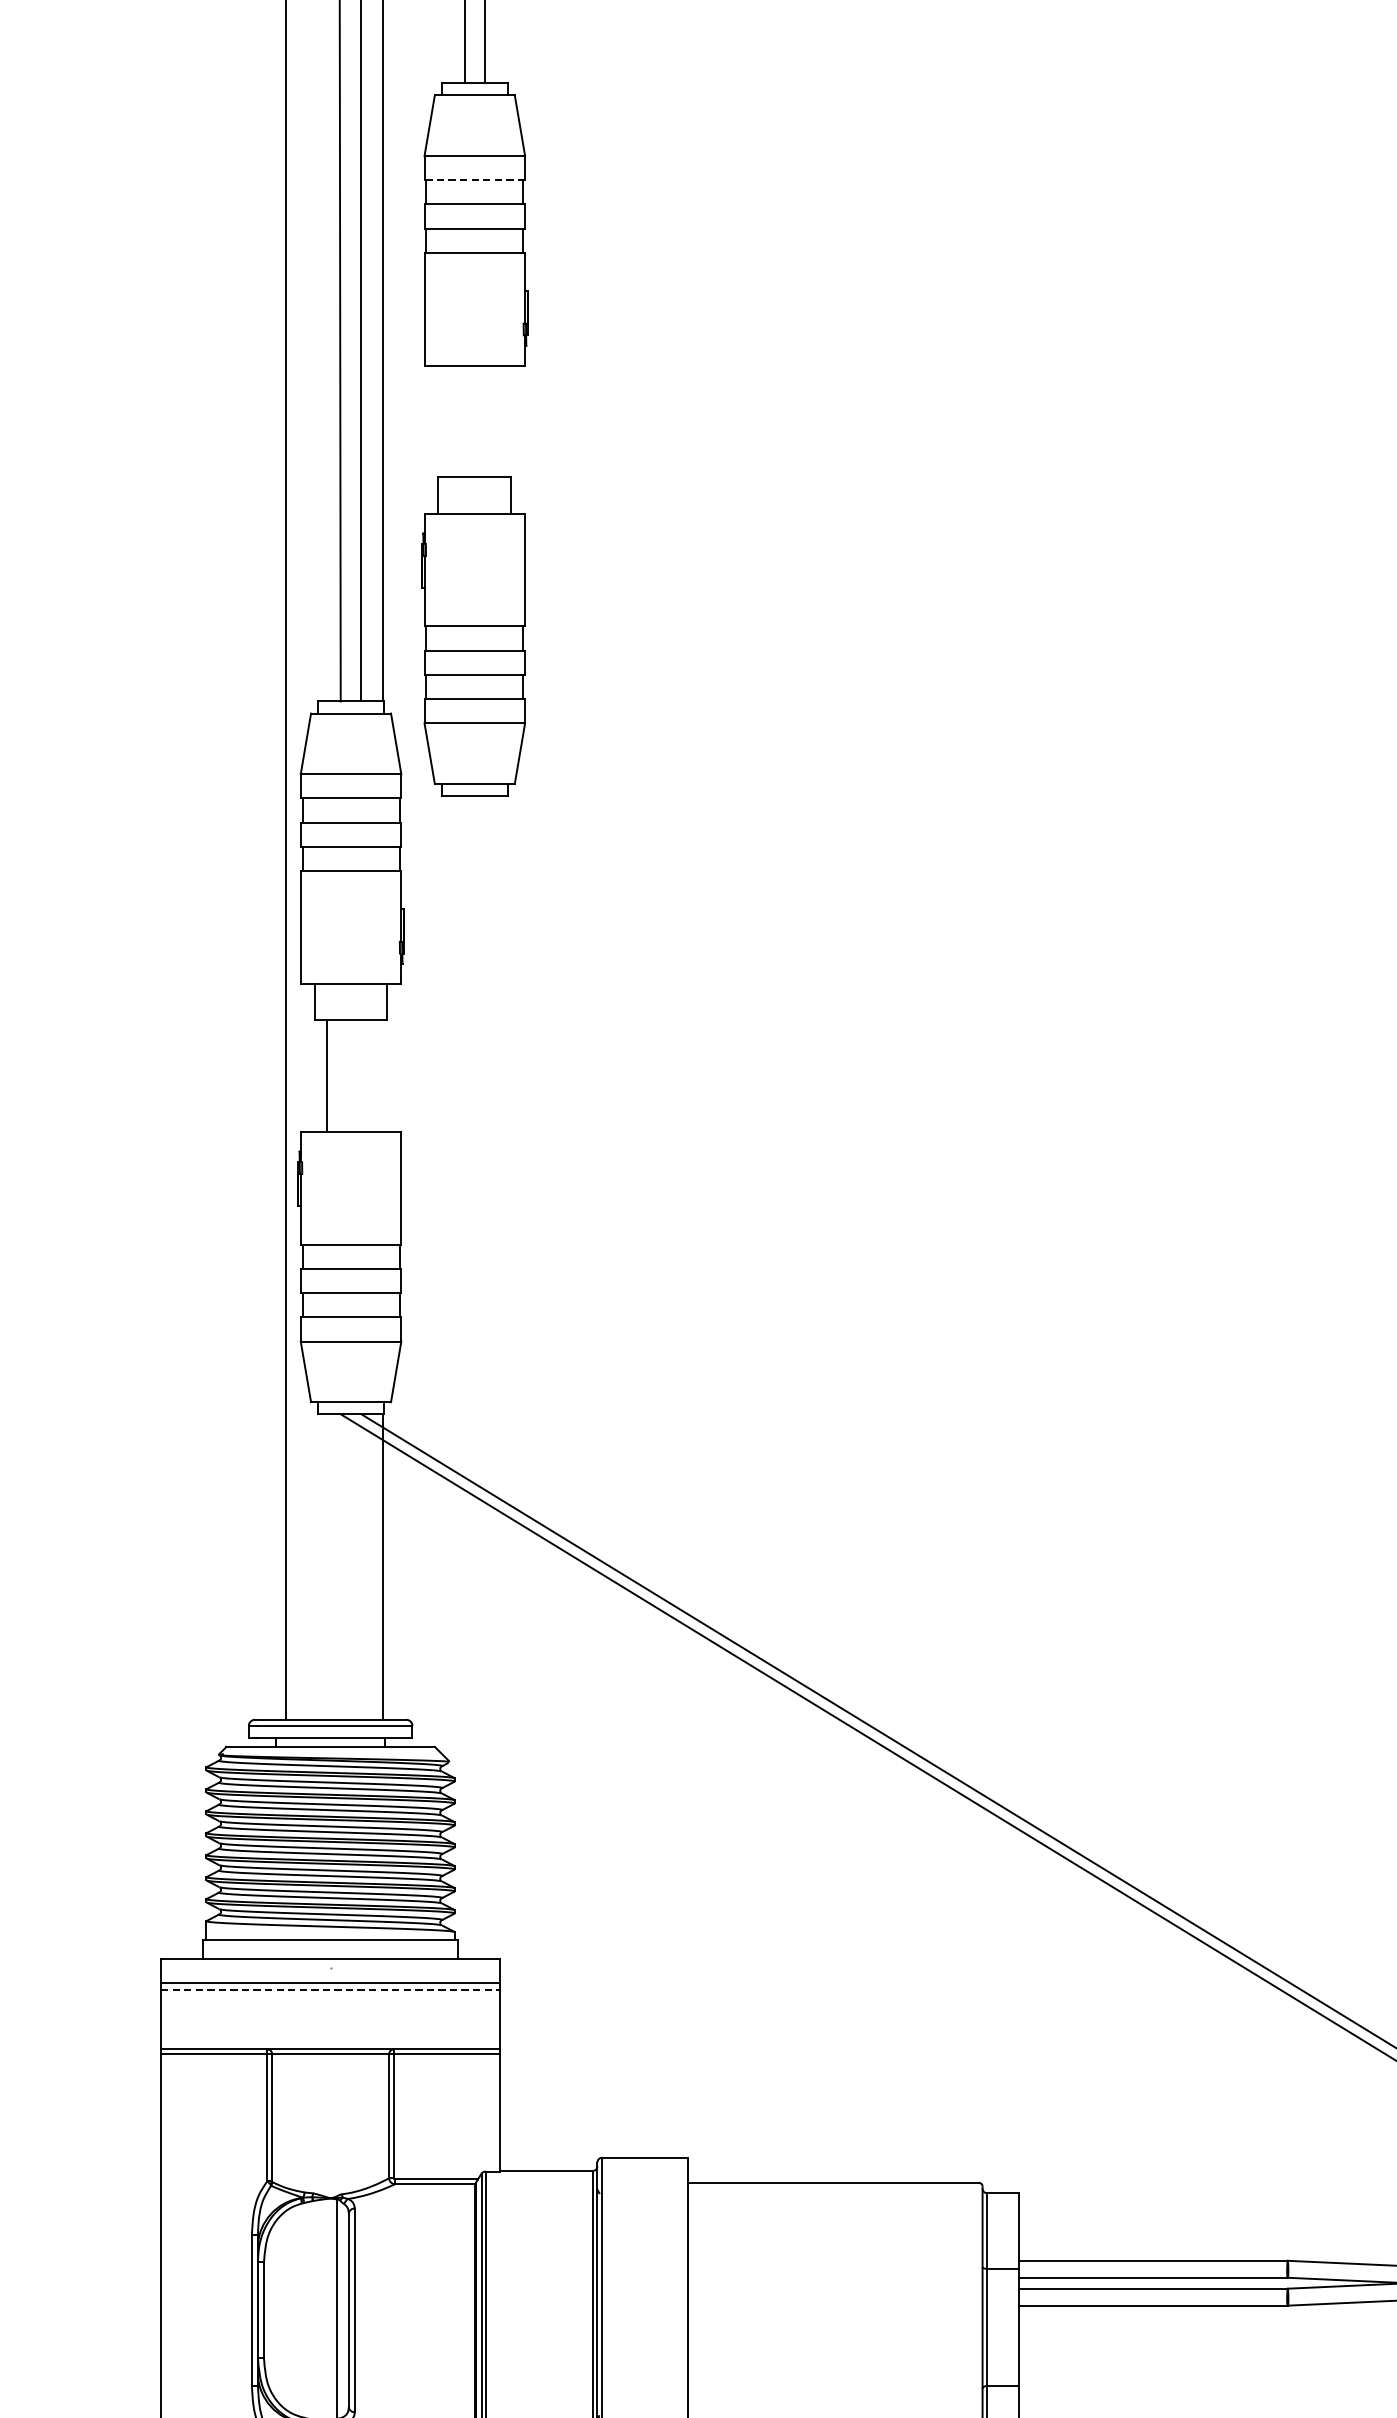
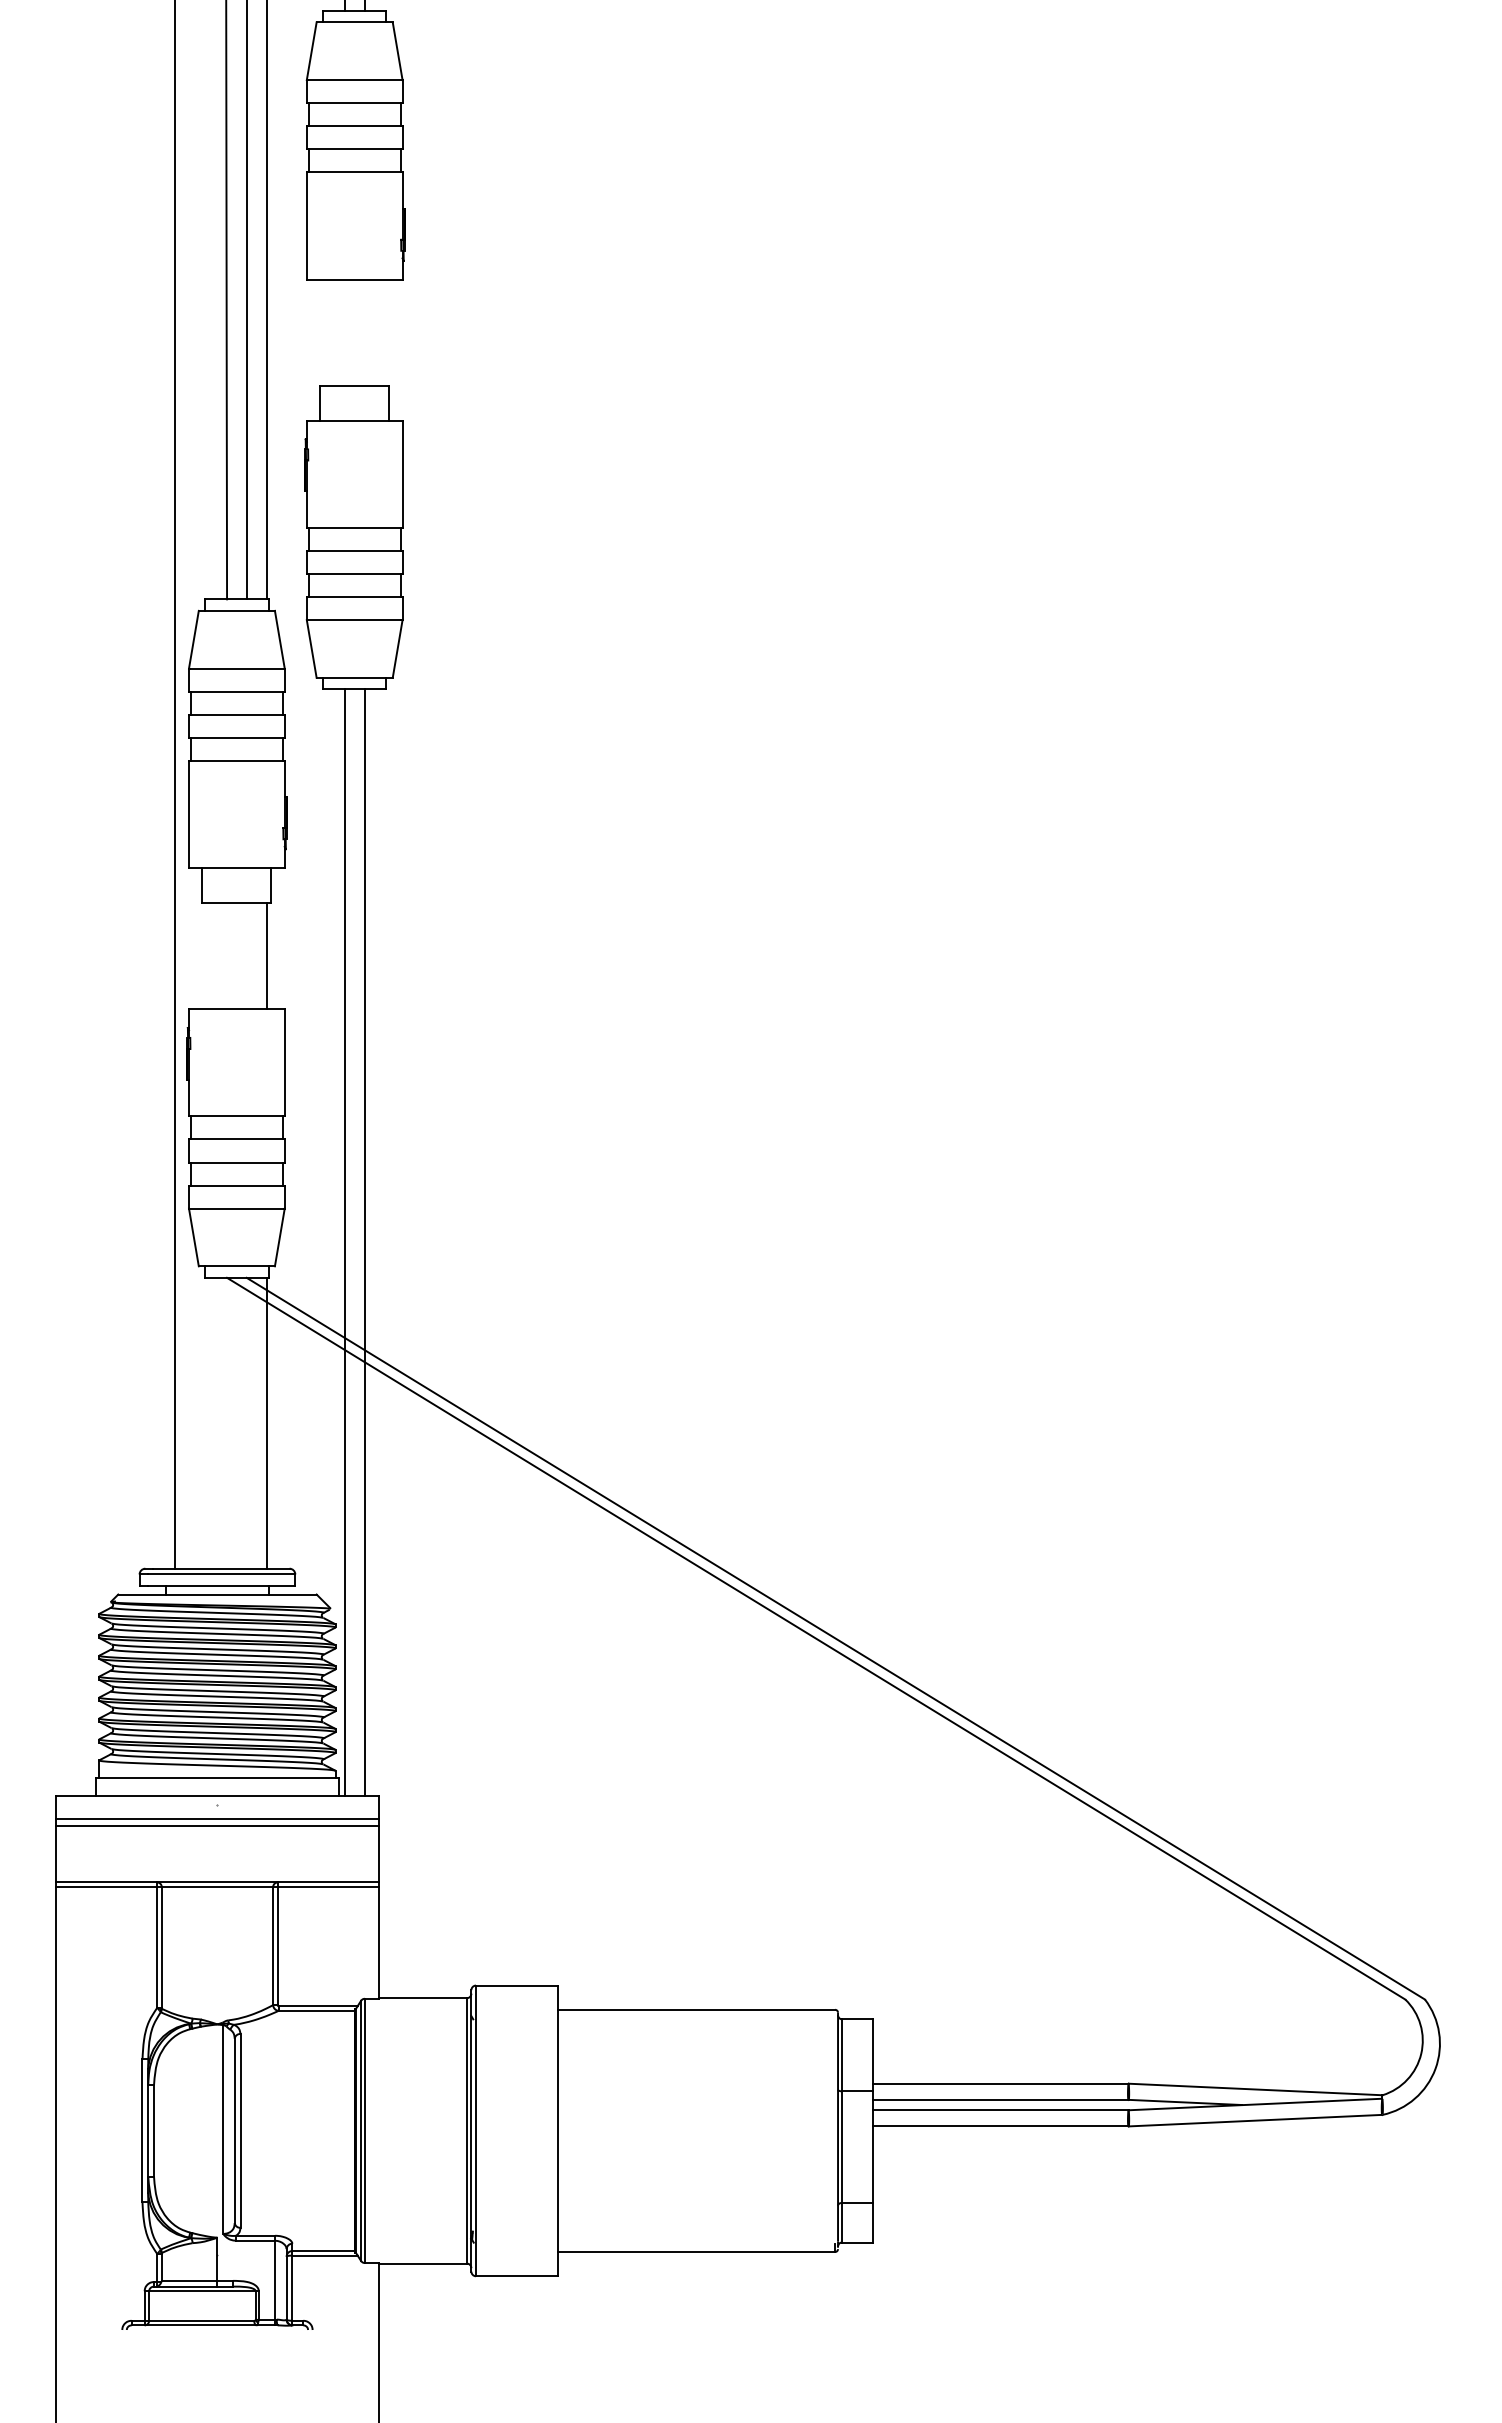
line: (474, 180) -> (354, 103), dashed -> solid
line: (327, 1075) -> (267, 955), moved
line: (464, 1377) -> (344, 1242), added
line: (485, 1377) -> (364, 1242), added
line: (330, 1989) -> (217, 1825), dashed -> solid

